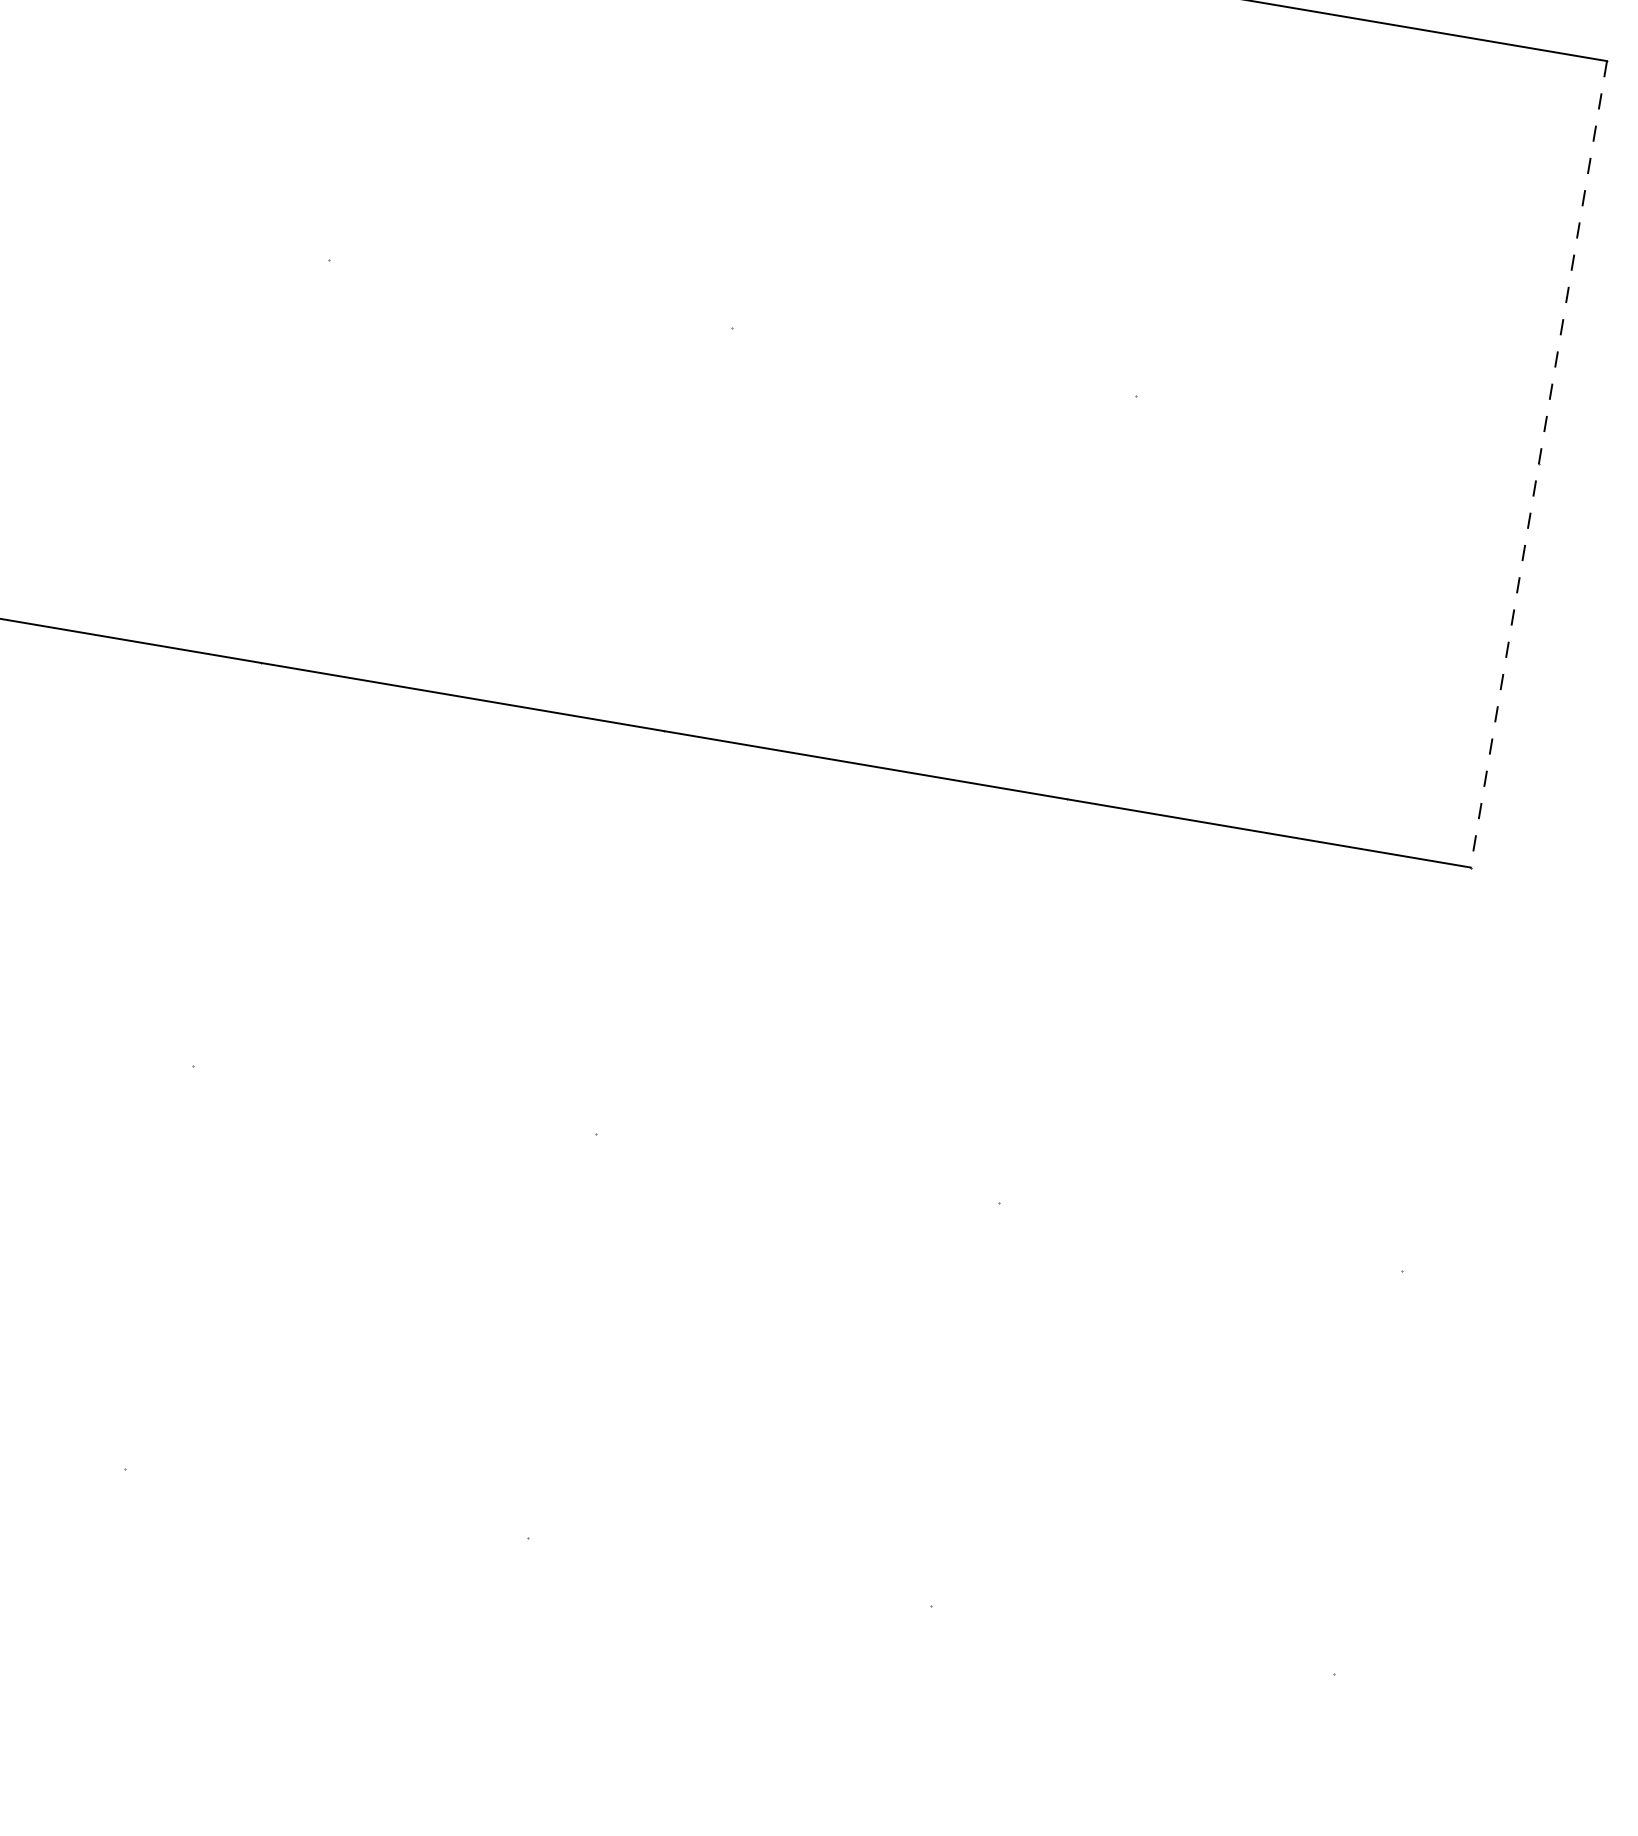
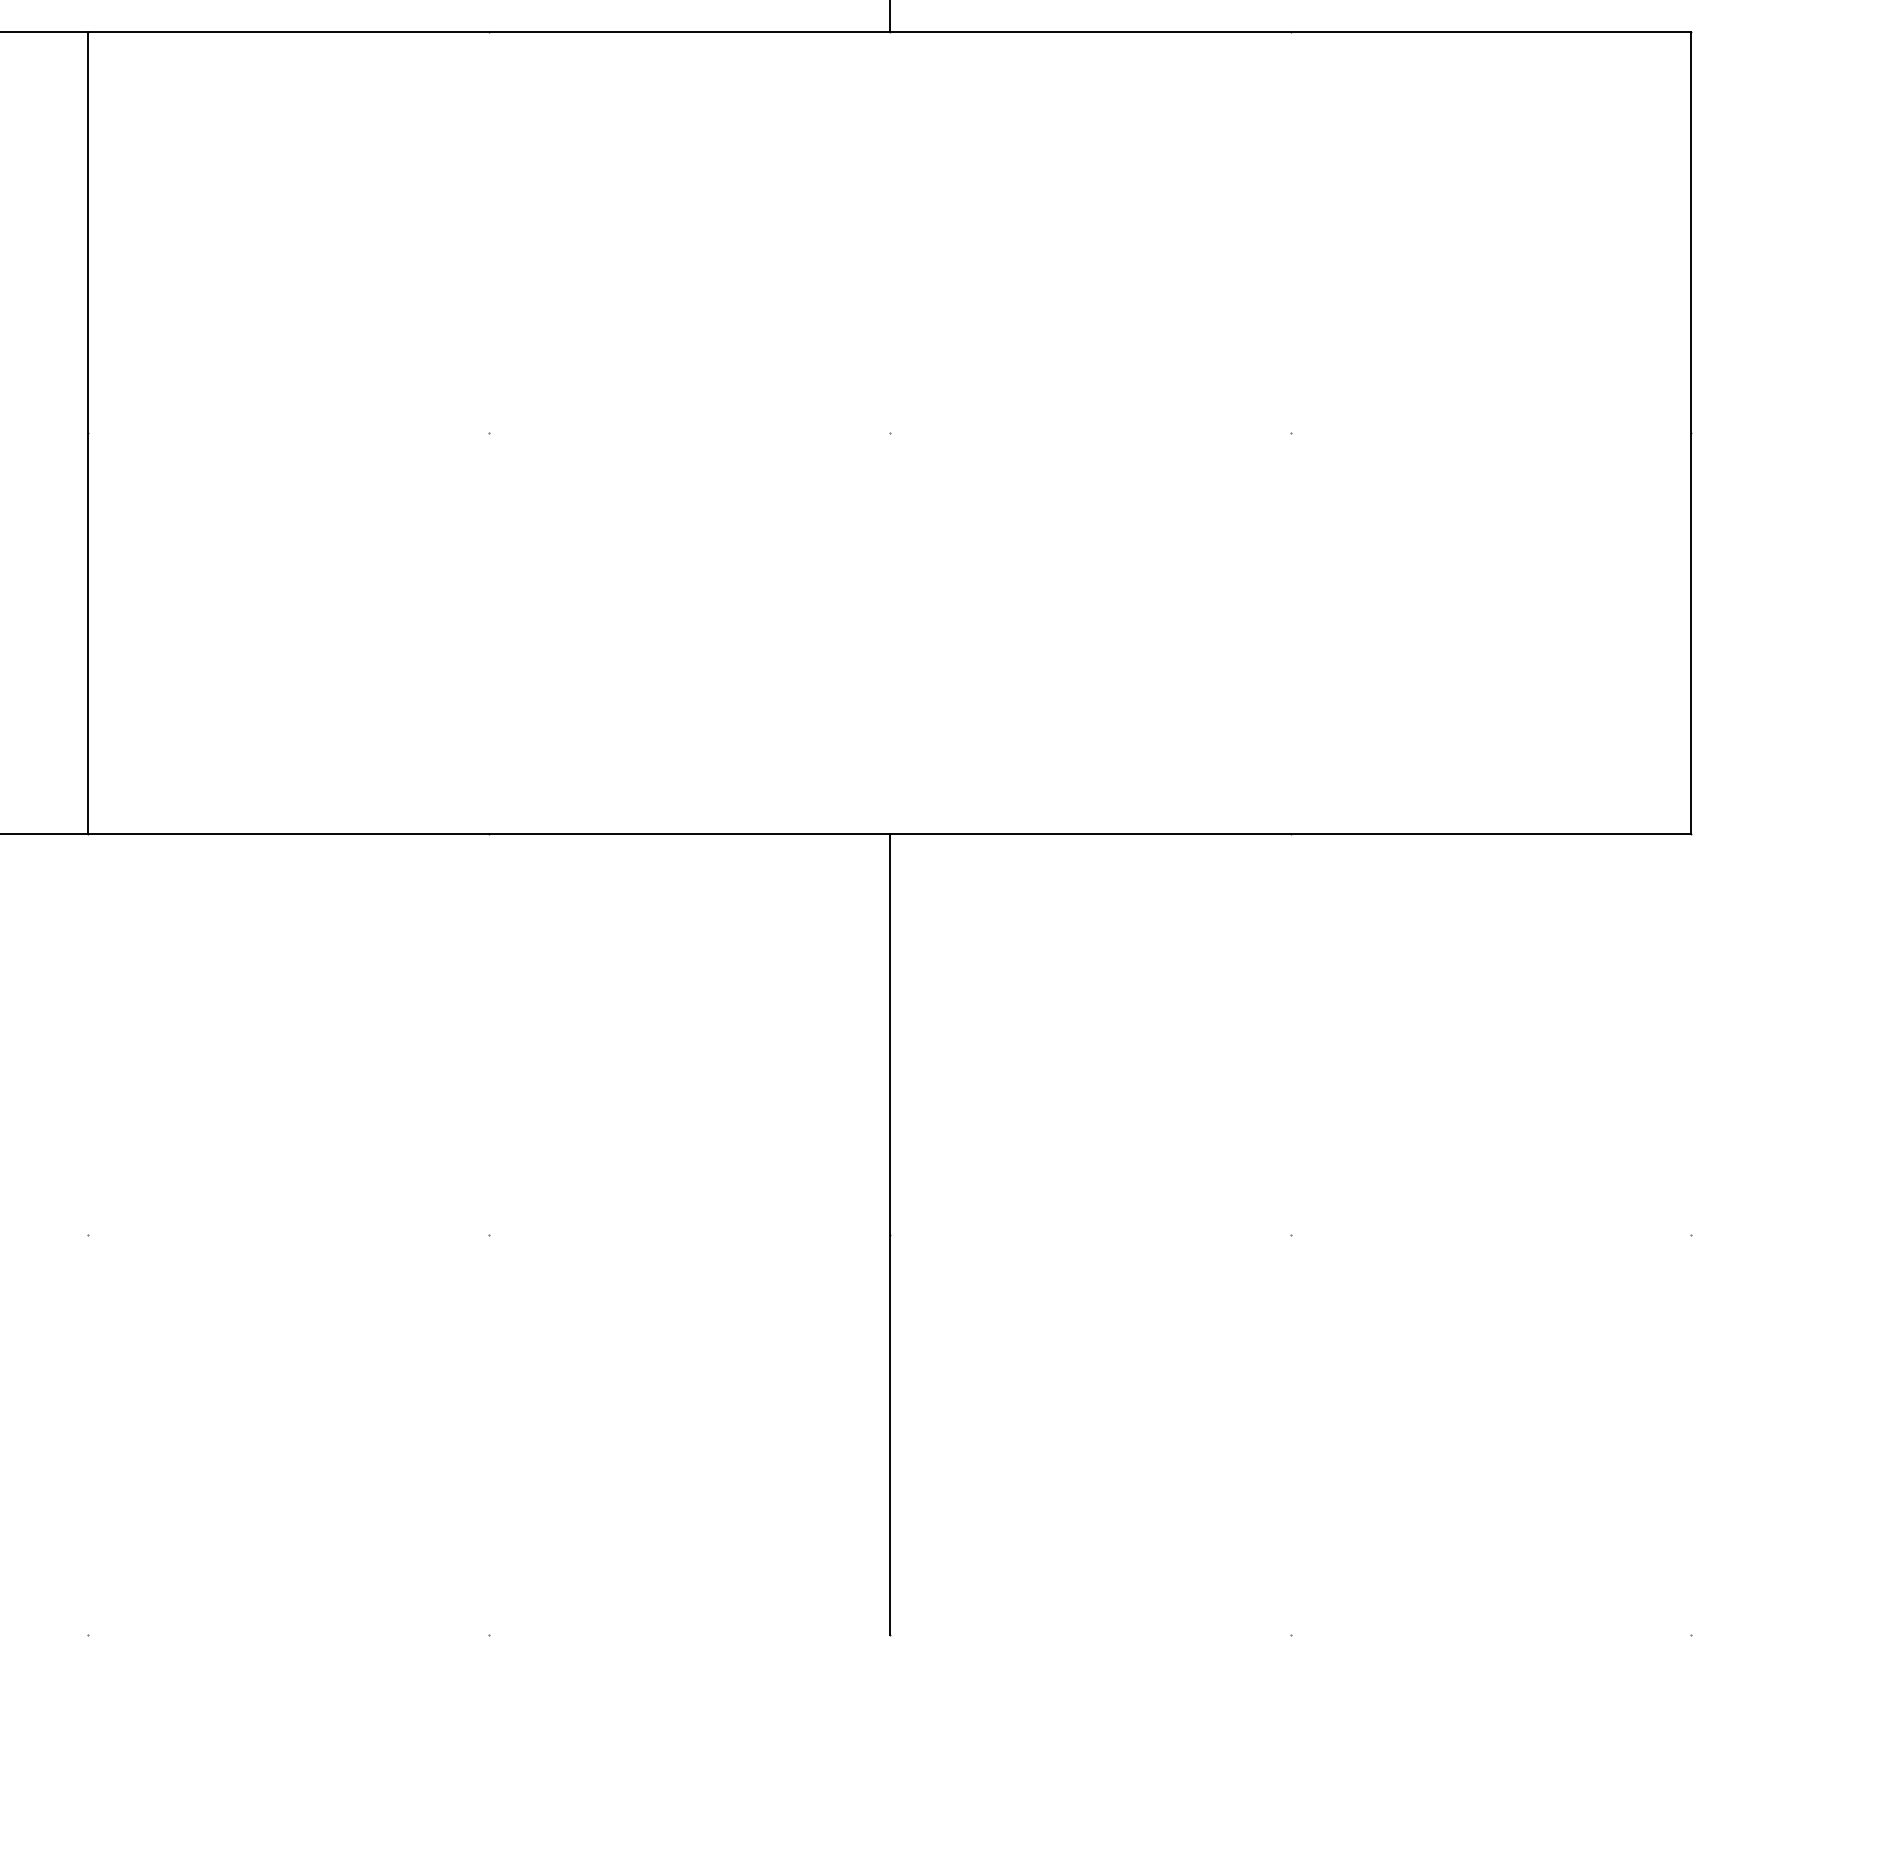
line: (1538, 464) -> (1691, 433), dashed -> solid
line: (595, 1134) -> (889, 1234), added

